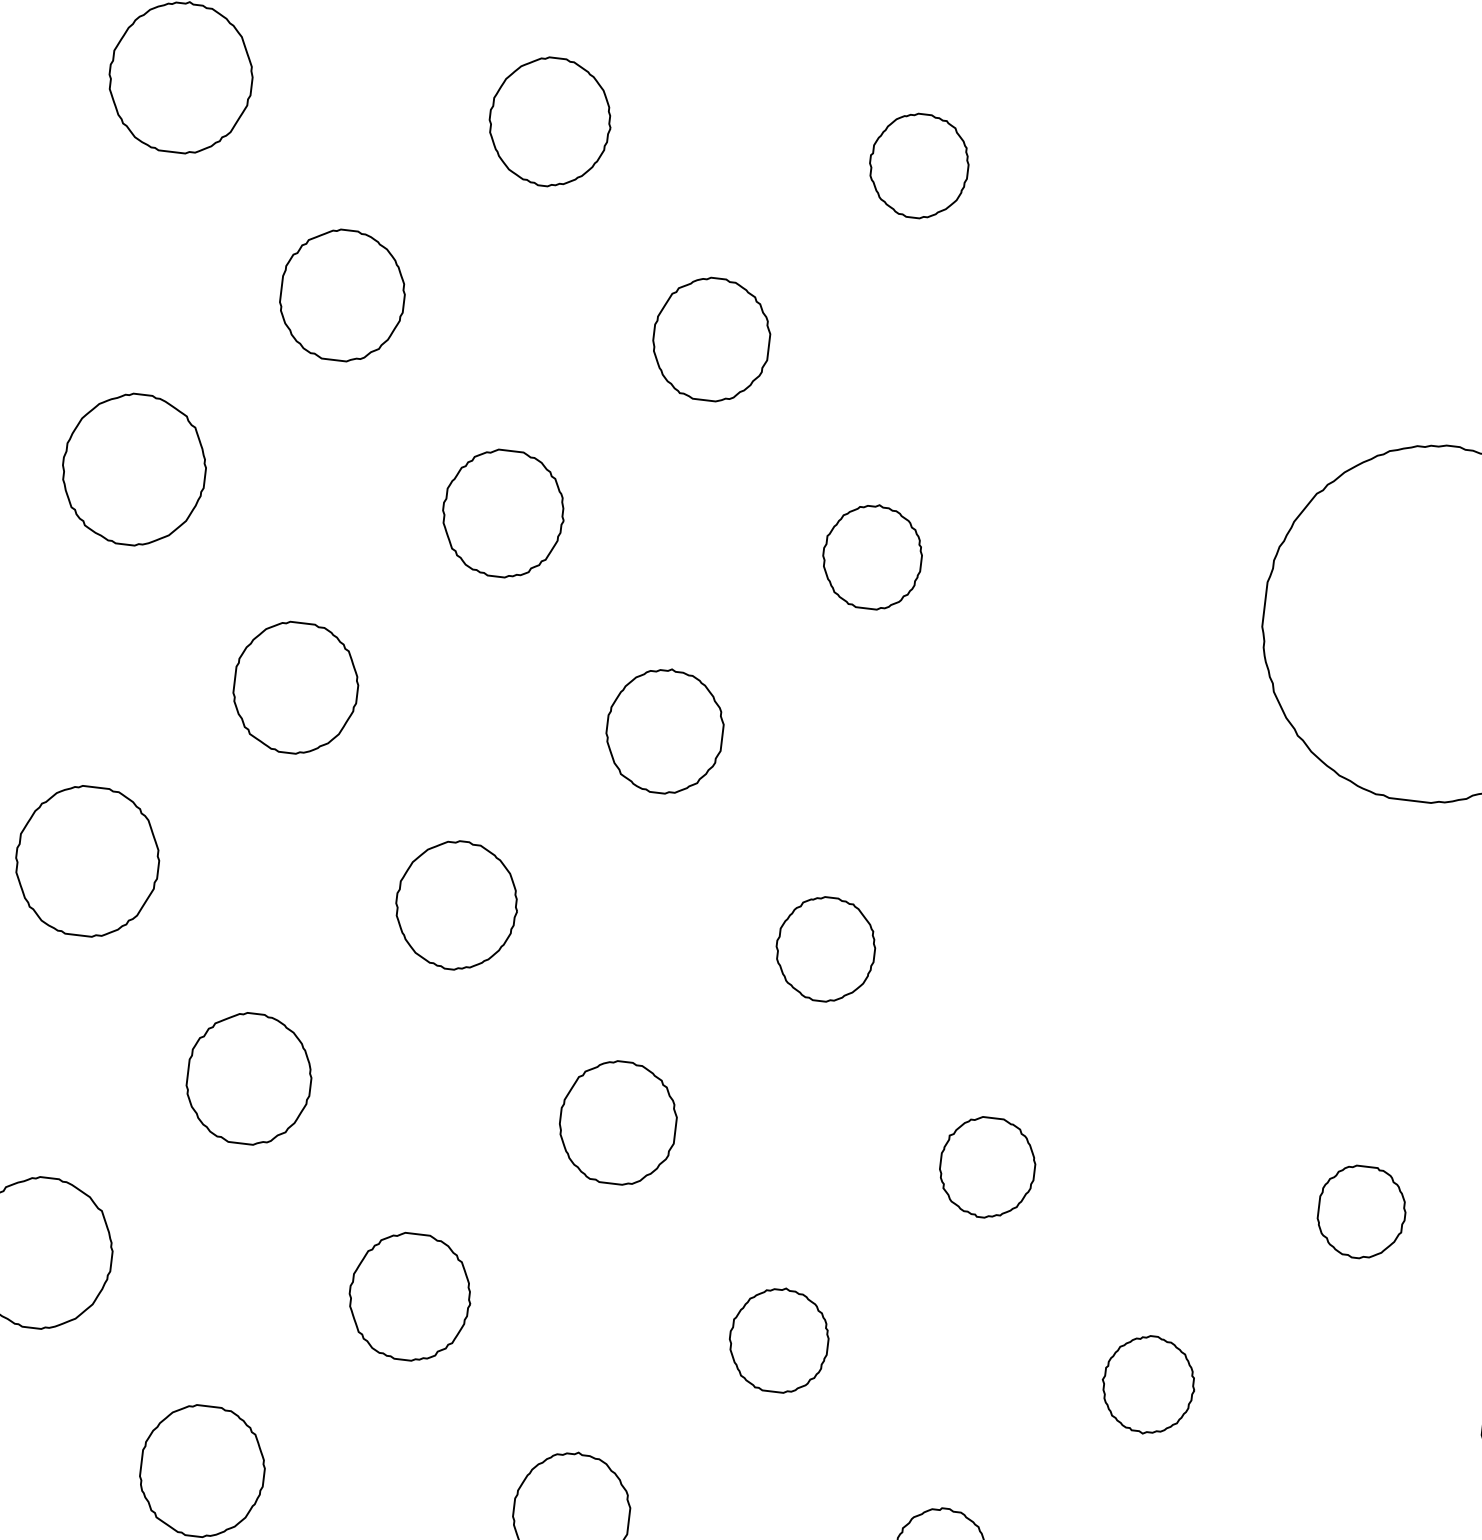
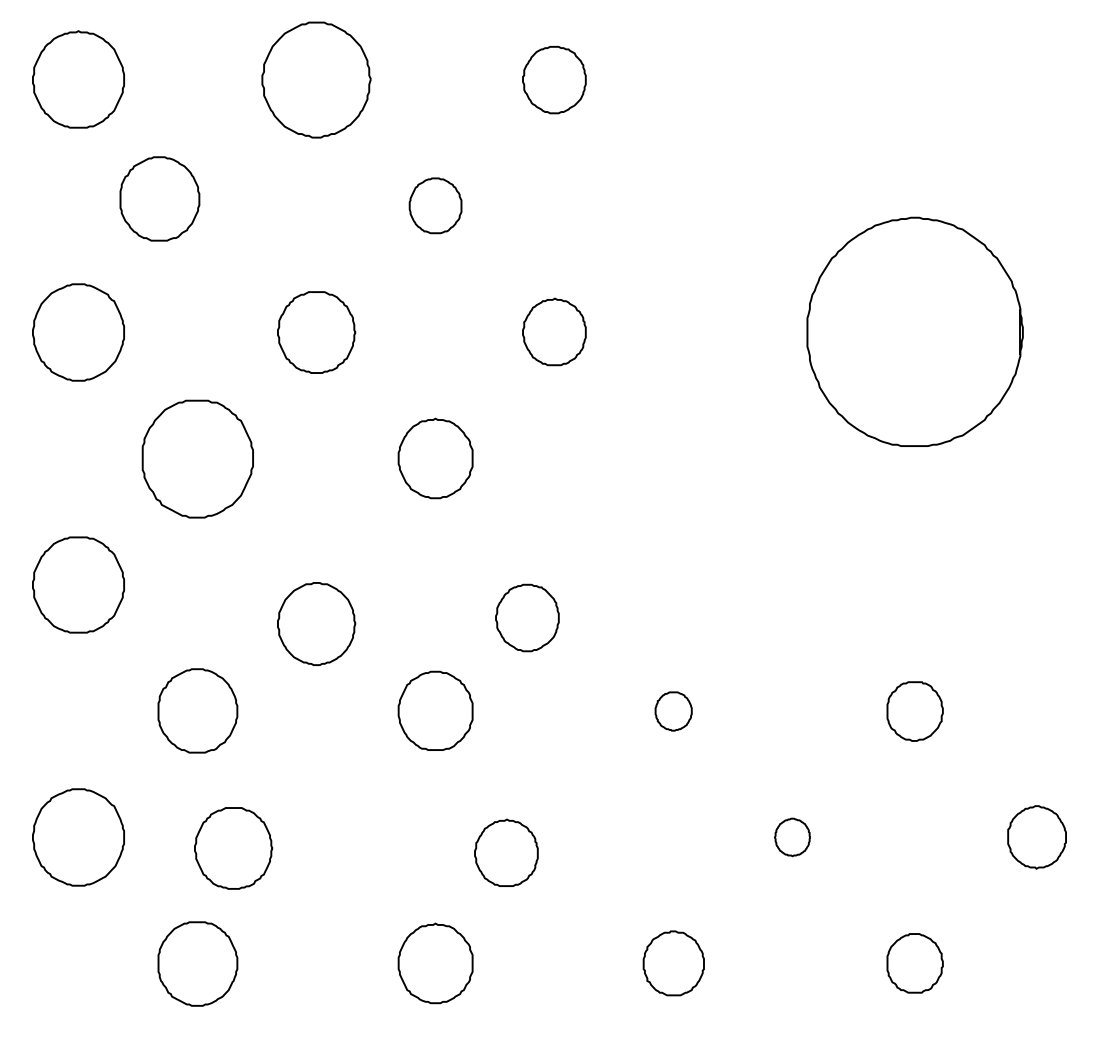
part: (550, 121) -> (316, 79), size x1.4
part: (342, 294) -> (159, 198), moved
part: (711, 338) -> (435, 205), size x0.7
part: (295, 687) -> (197, 458), size x1.4
part: (456, 904) -> (316, 623), moved
part: (825, 948) -> (527, 617), moved
part: (987, 1167) -> (673, 711), size x0.6
part: (409, 1297) -> (233, 848), moved
part: (779, 1339) -> (506, 852), moved
part: (1148, 1385) -> (792, 837), size x0.6

